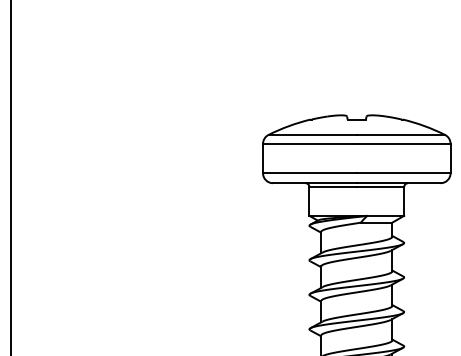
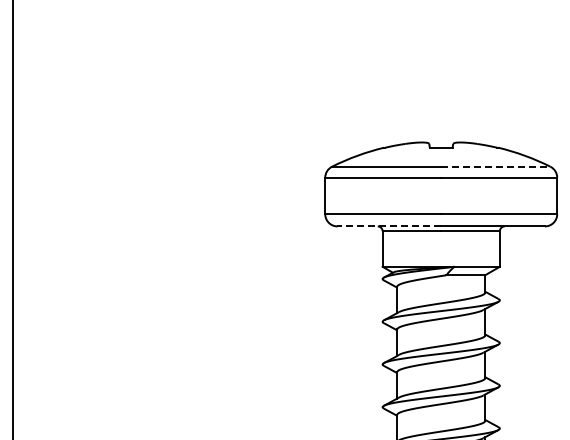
line: (400, 134) -> (495, 166), solid -> dashed
line: (314, 183) -> (389, 226), solid -> dashed

